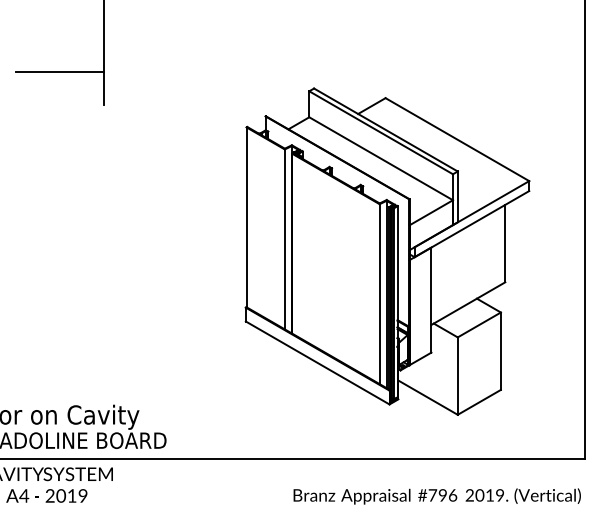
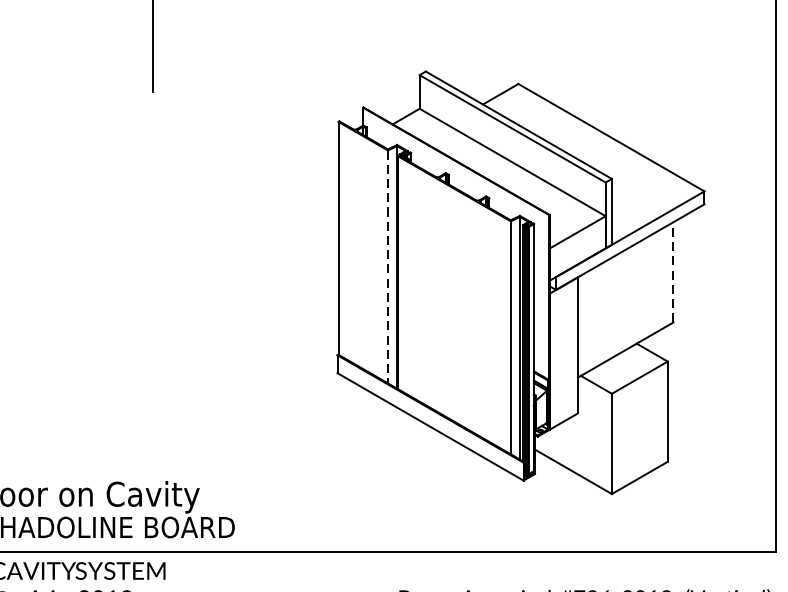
line: (60, 72) -> (97, 50), removed
line: (284, 239) -> (387, 267), solid -> dashed
line: (505, 243) -> (673, 272), solid -> dashed

